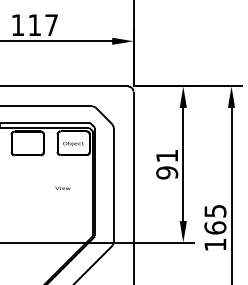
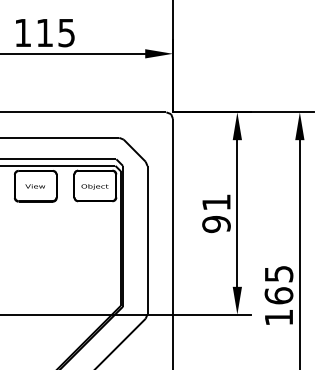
text: (51, 25) -> (66, 33), 117 -> 115
text: (62, 188) -> (34, 186), moved

